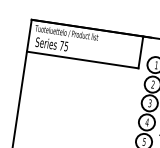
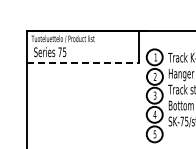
line: (82, 60) -> (82, 63), solid -> dashed

